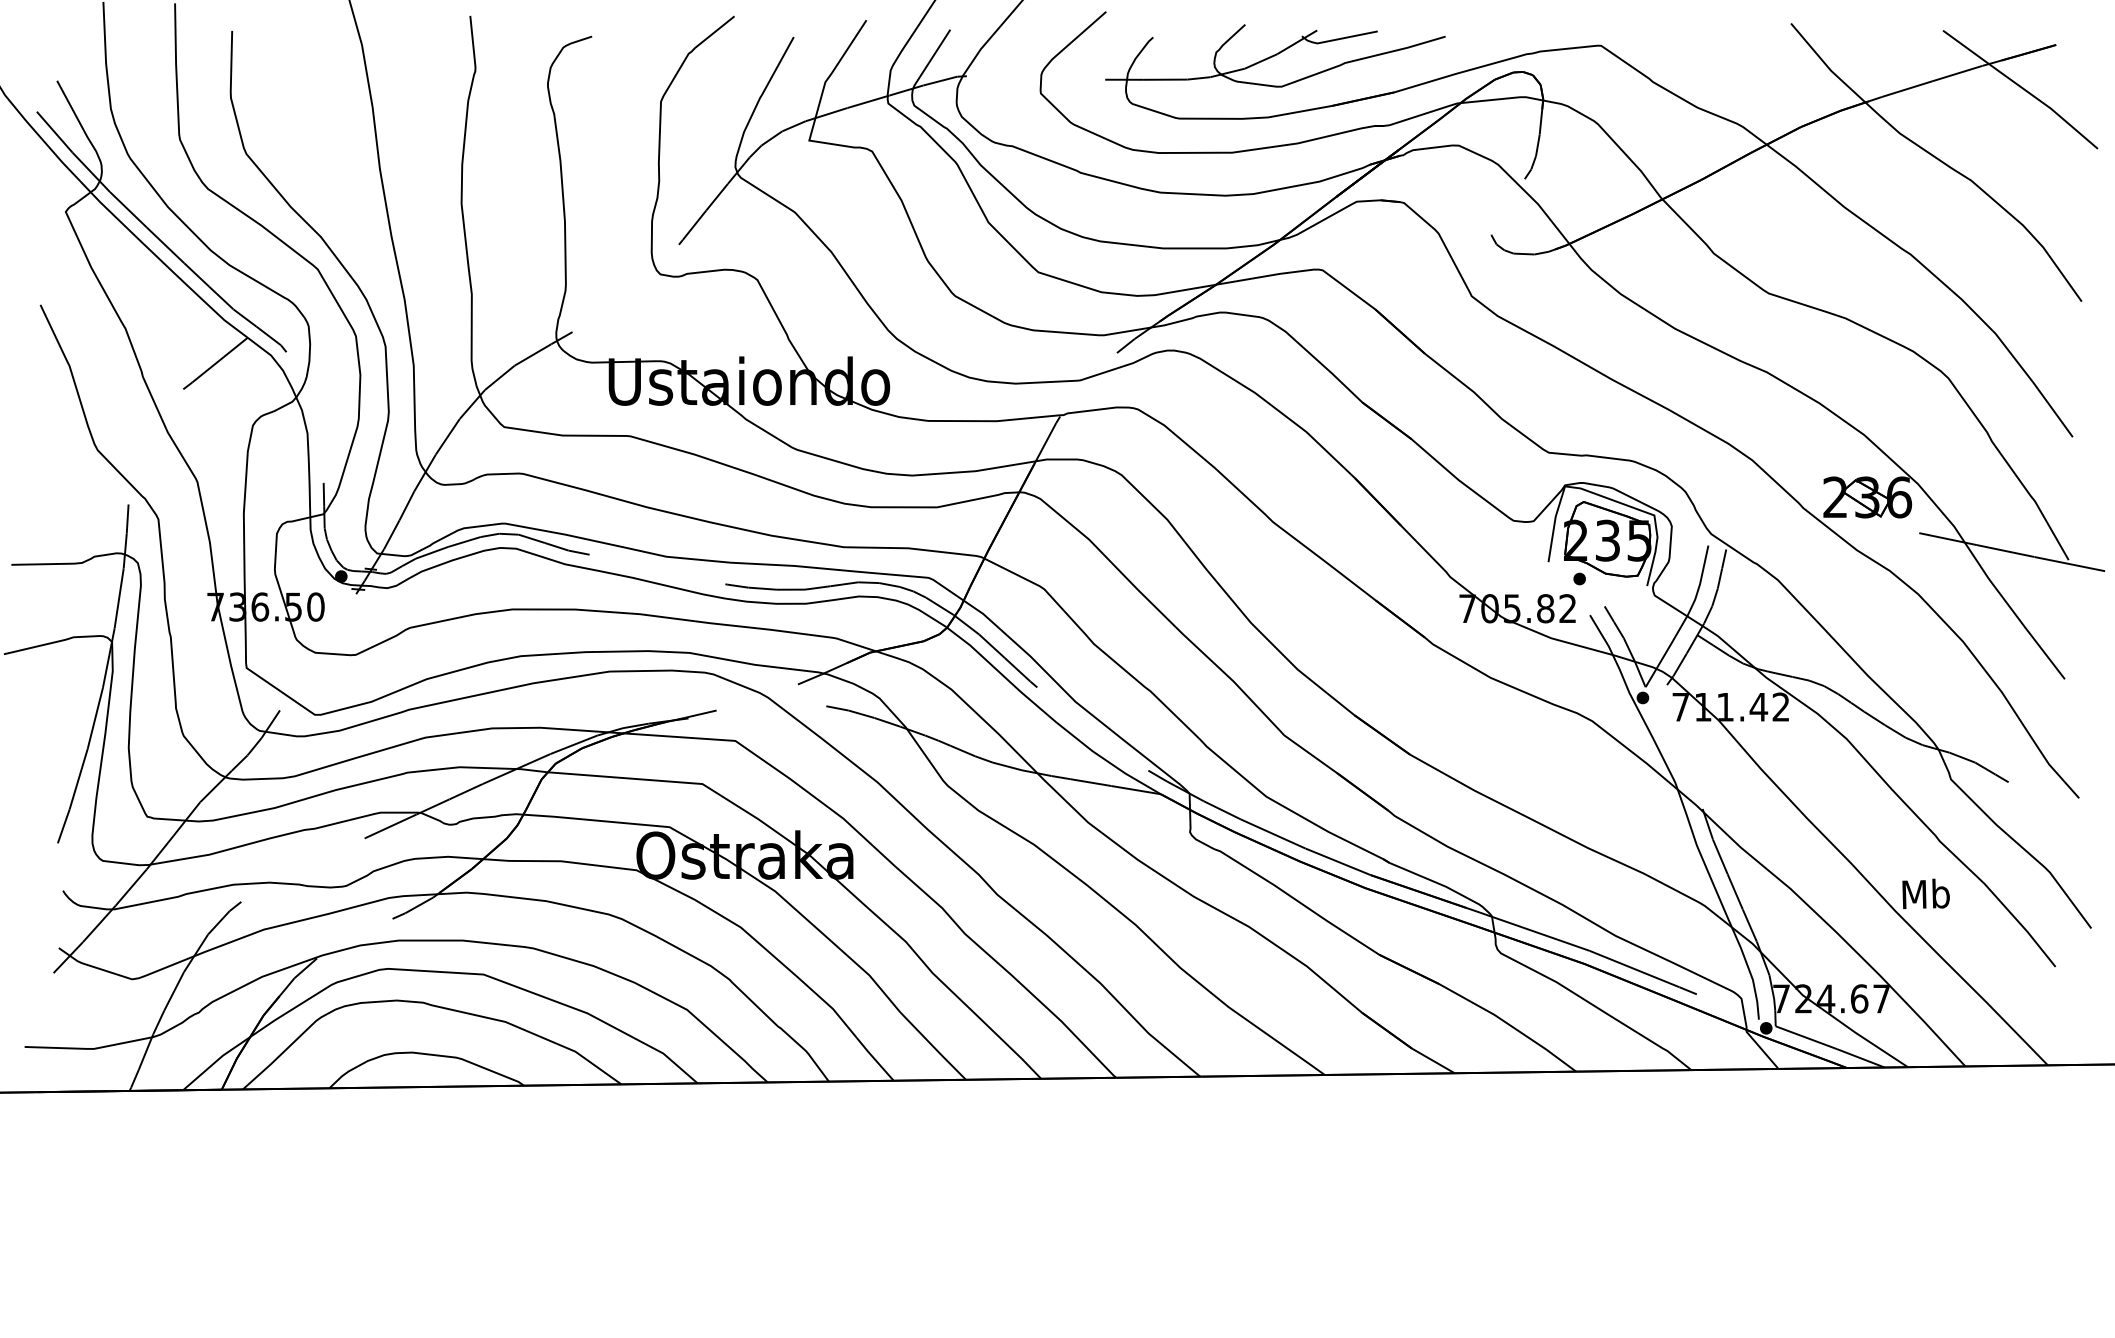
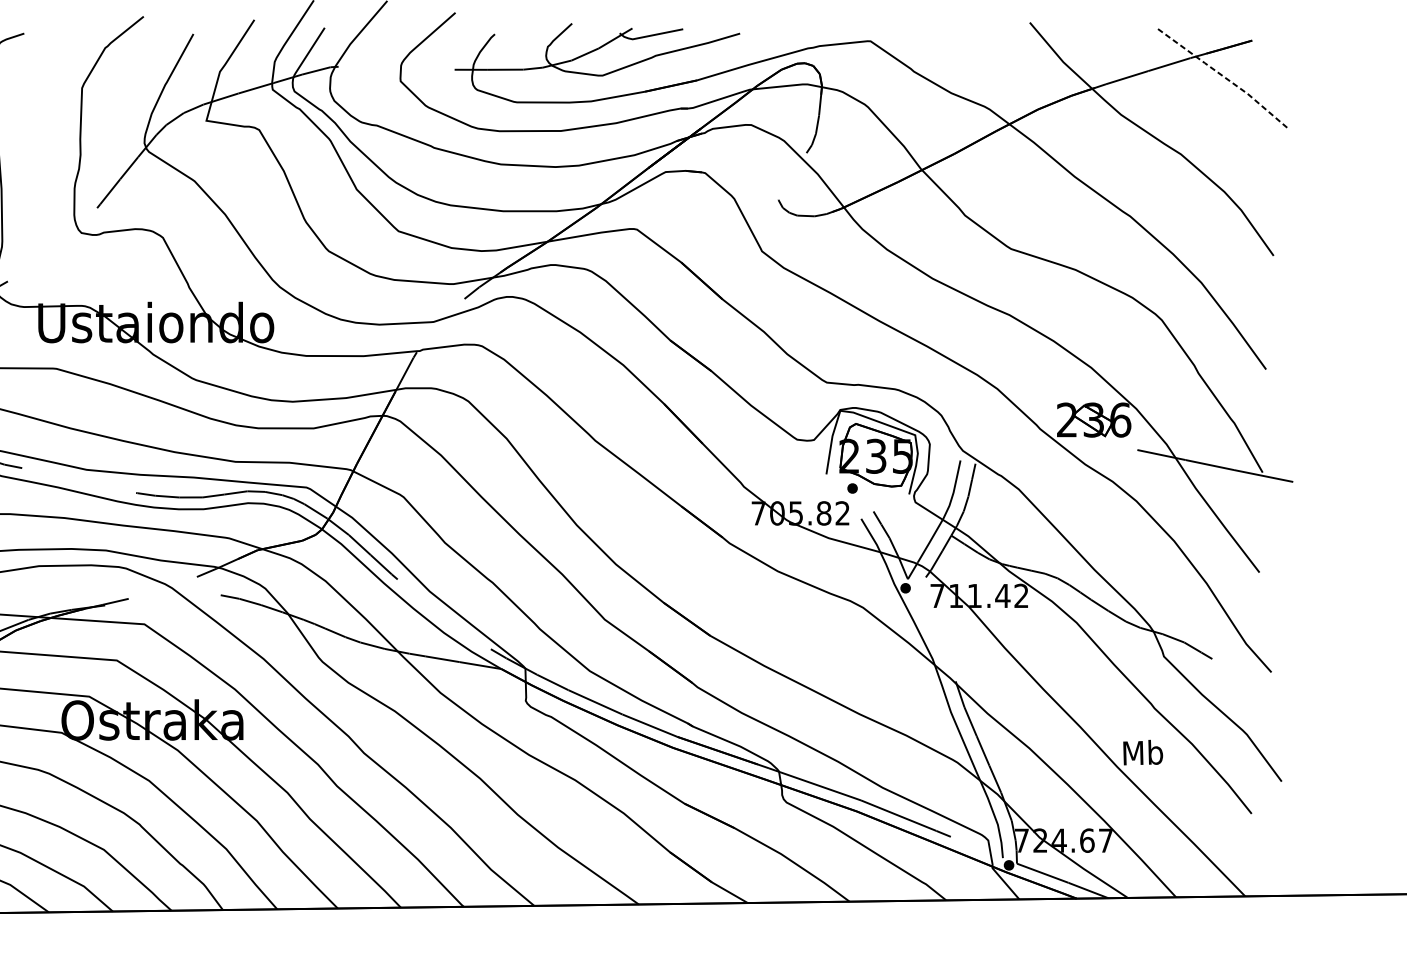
line: (2022, 88) -> (1223, 77), solid -> dashed

